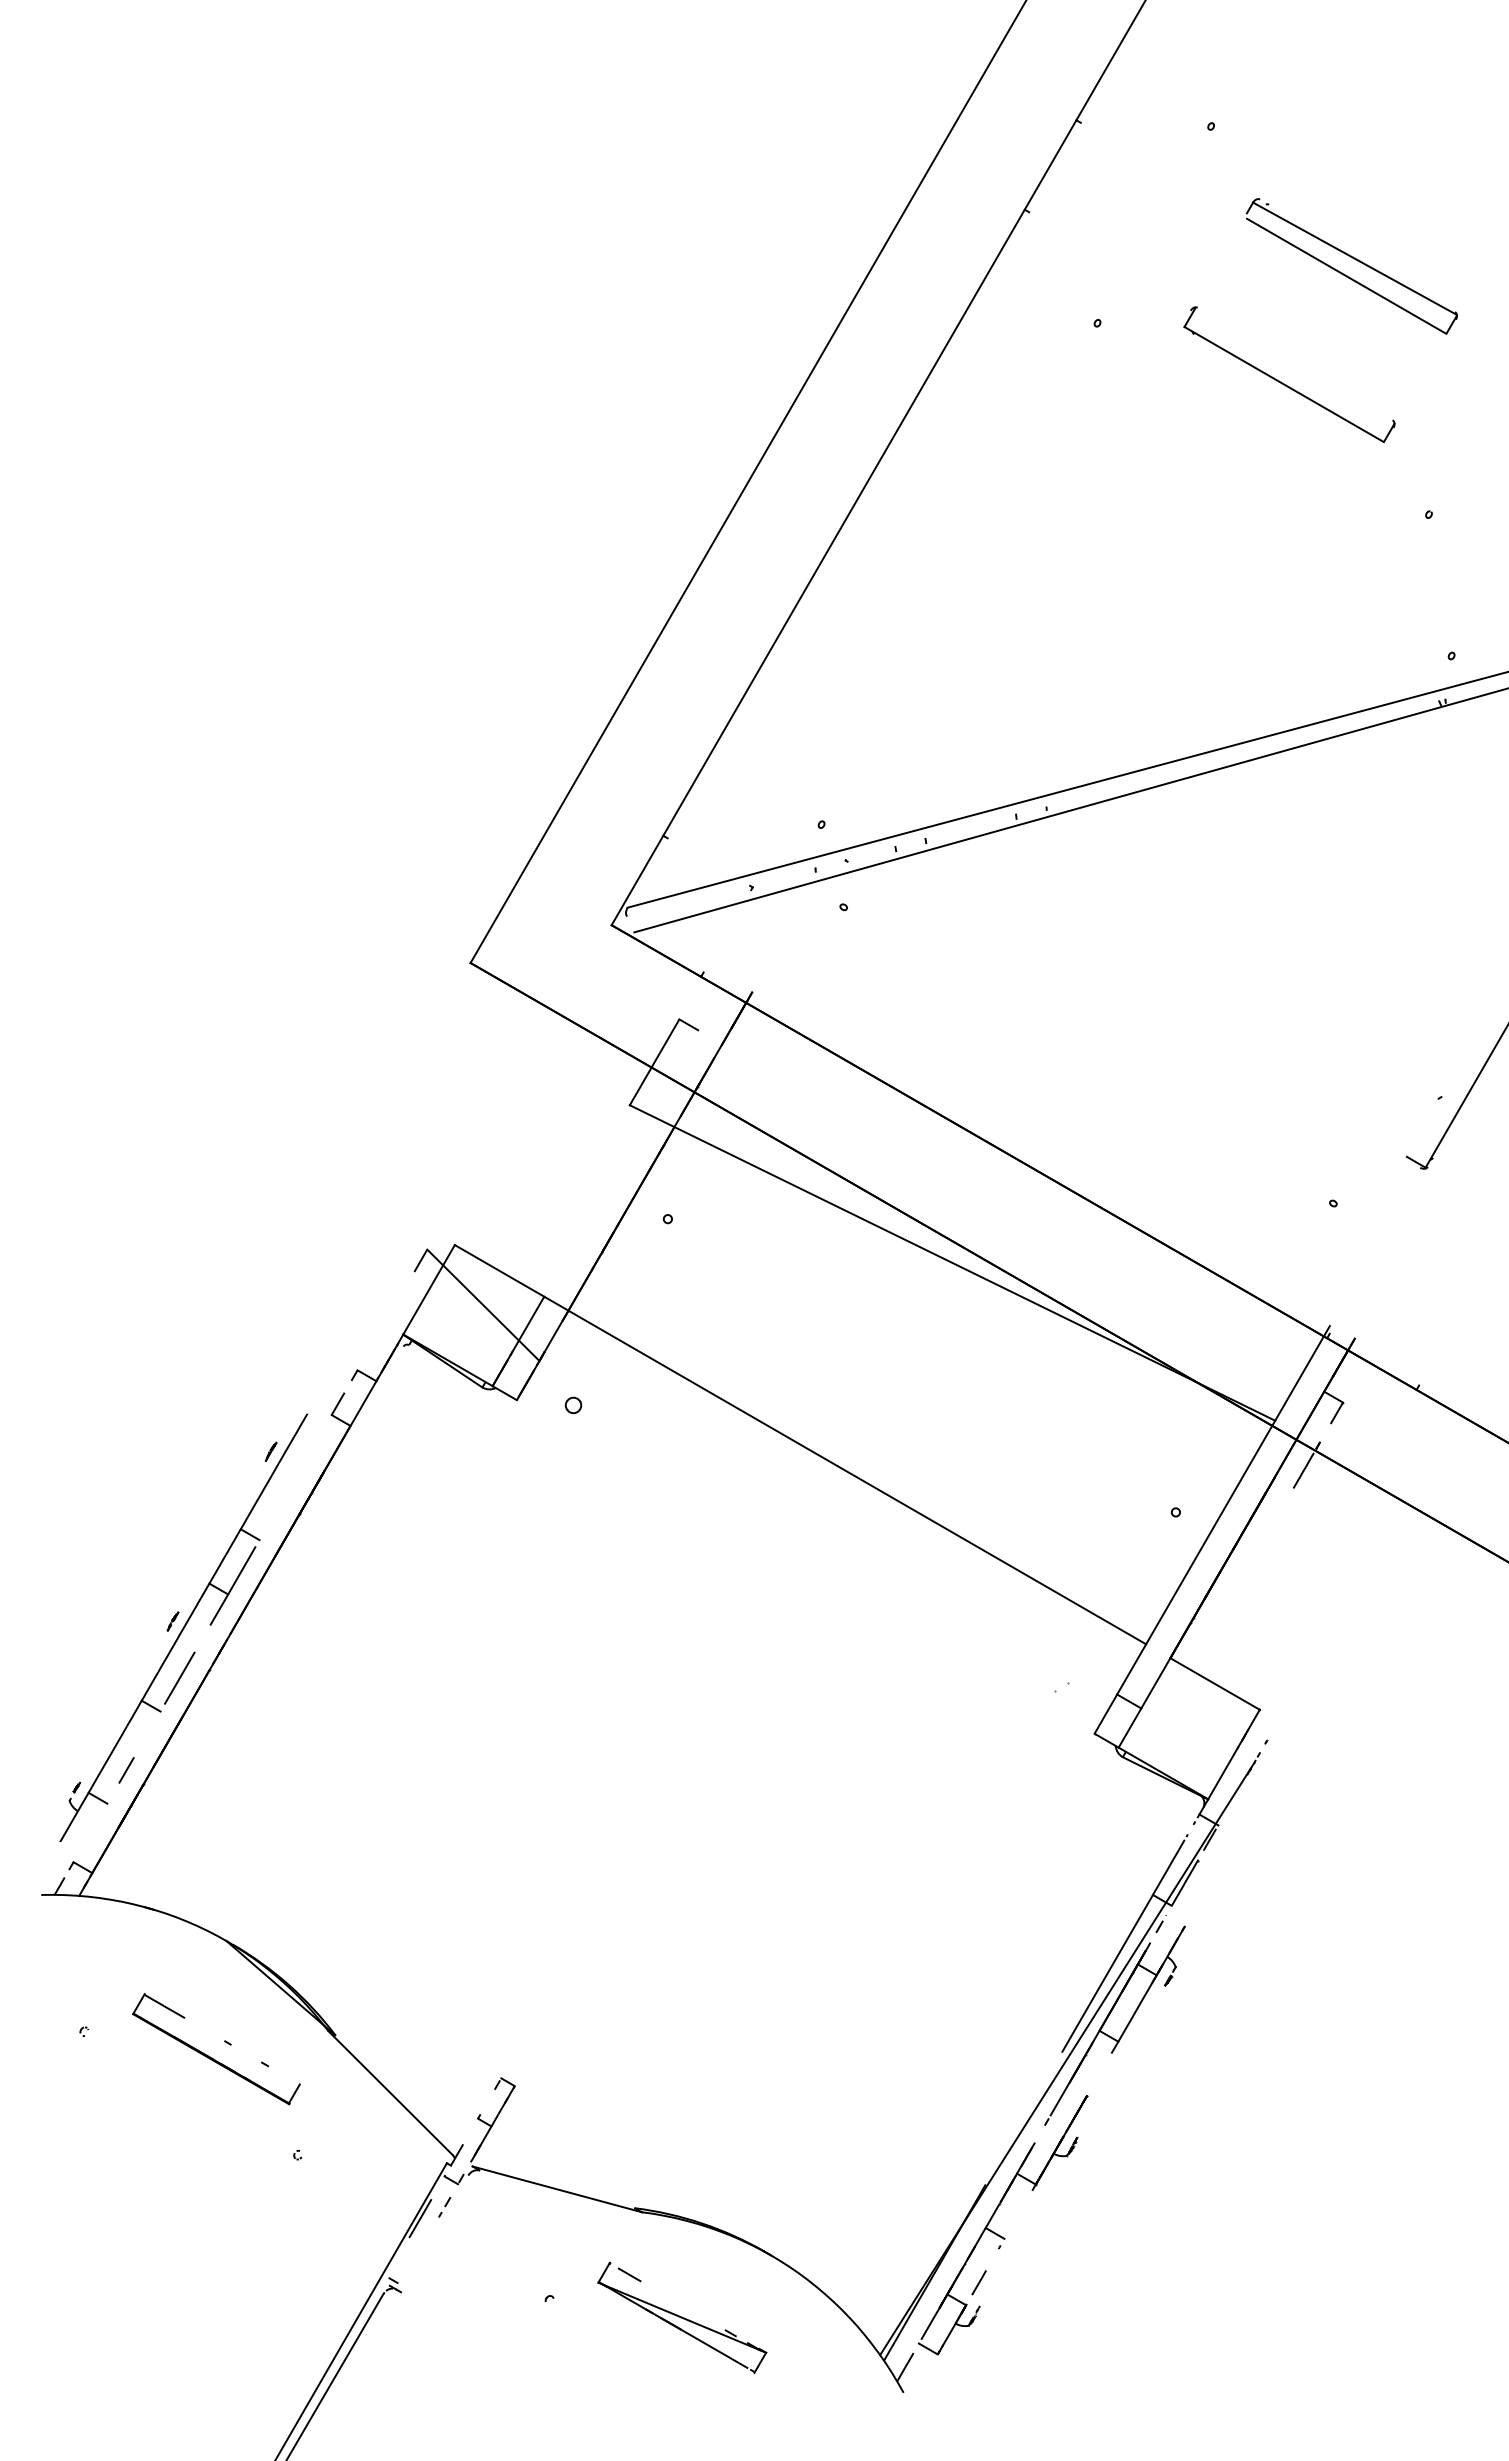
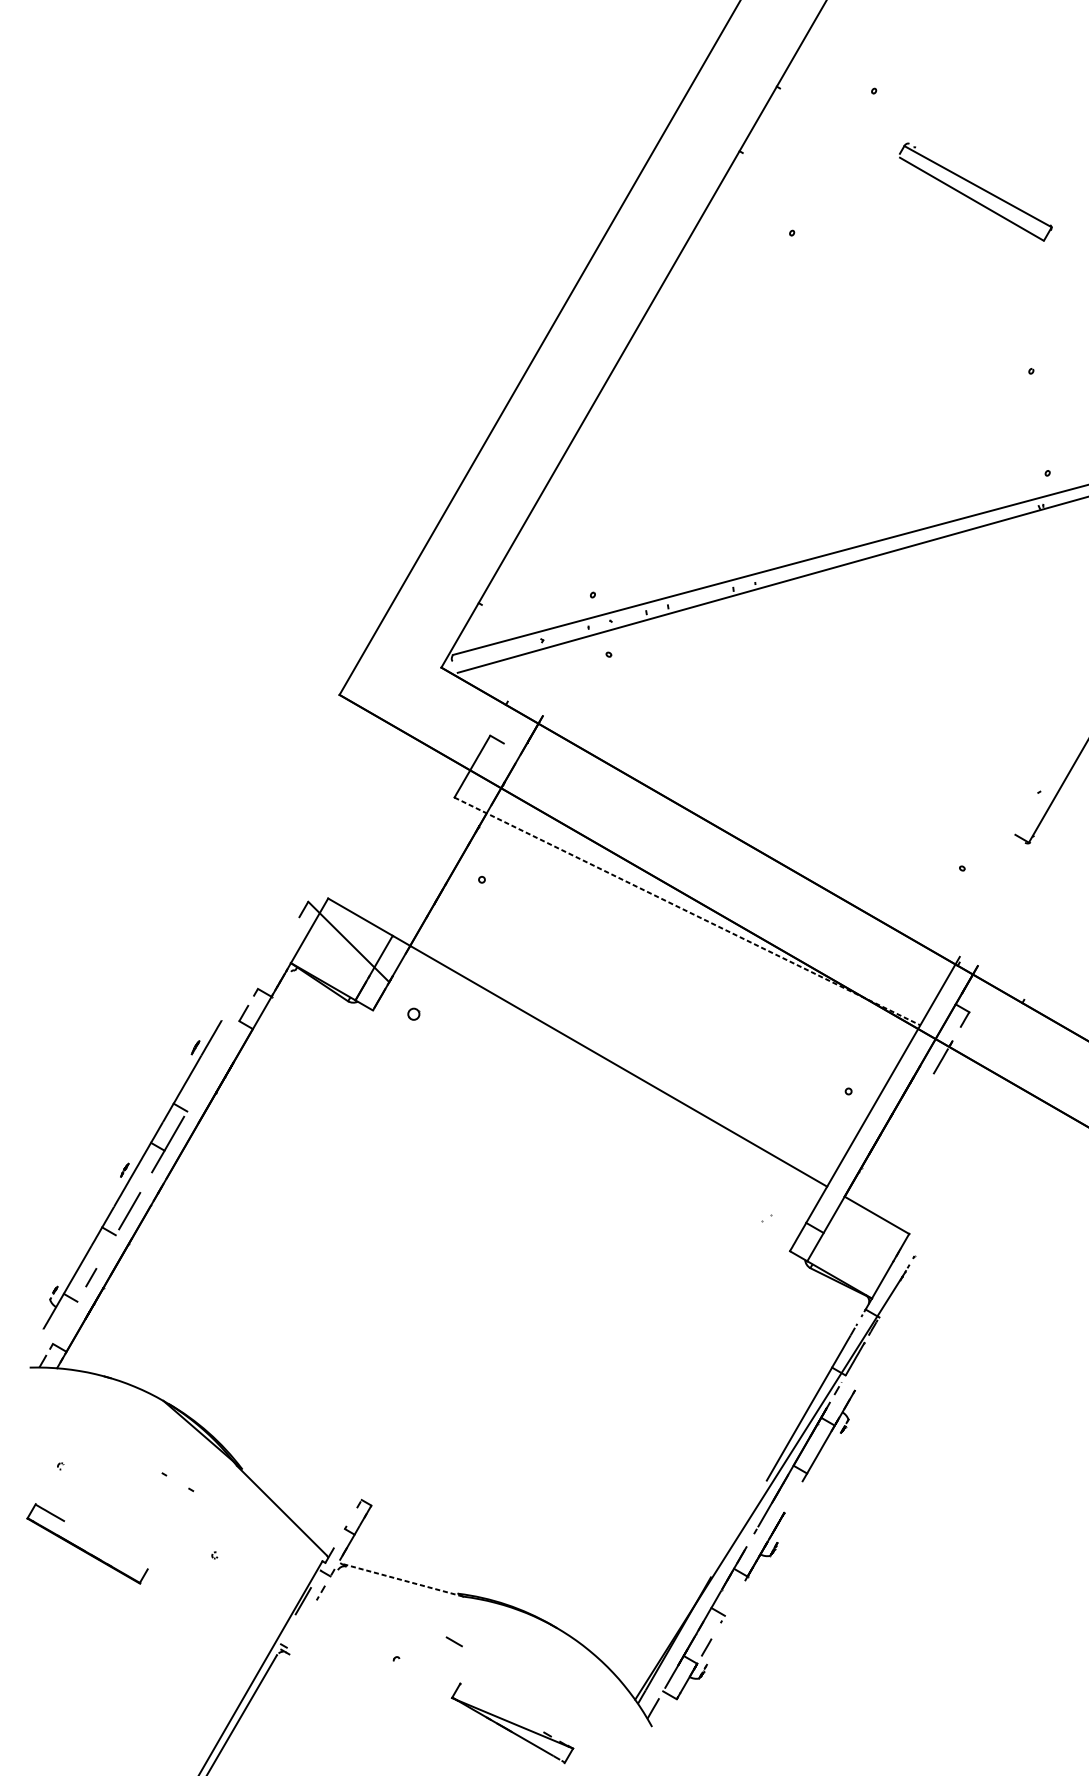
part: (1284, 383) -> (927, 276), removed
line: (952, 1263) -> (687, 911), solid -> dashed
part: (212, 2057) -> (84, 1549), moved
line: (557, 2189) -> (402, 1580), solid -> dashed
part: (682, 2317) -> (512, 1723), moved

